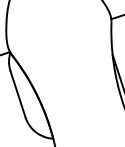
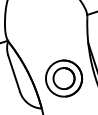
part: (82, 100) -> (64, 78), added

